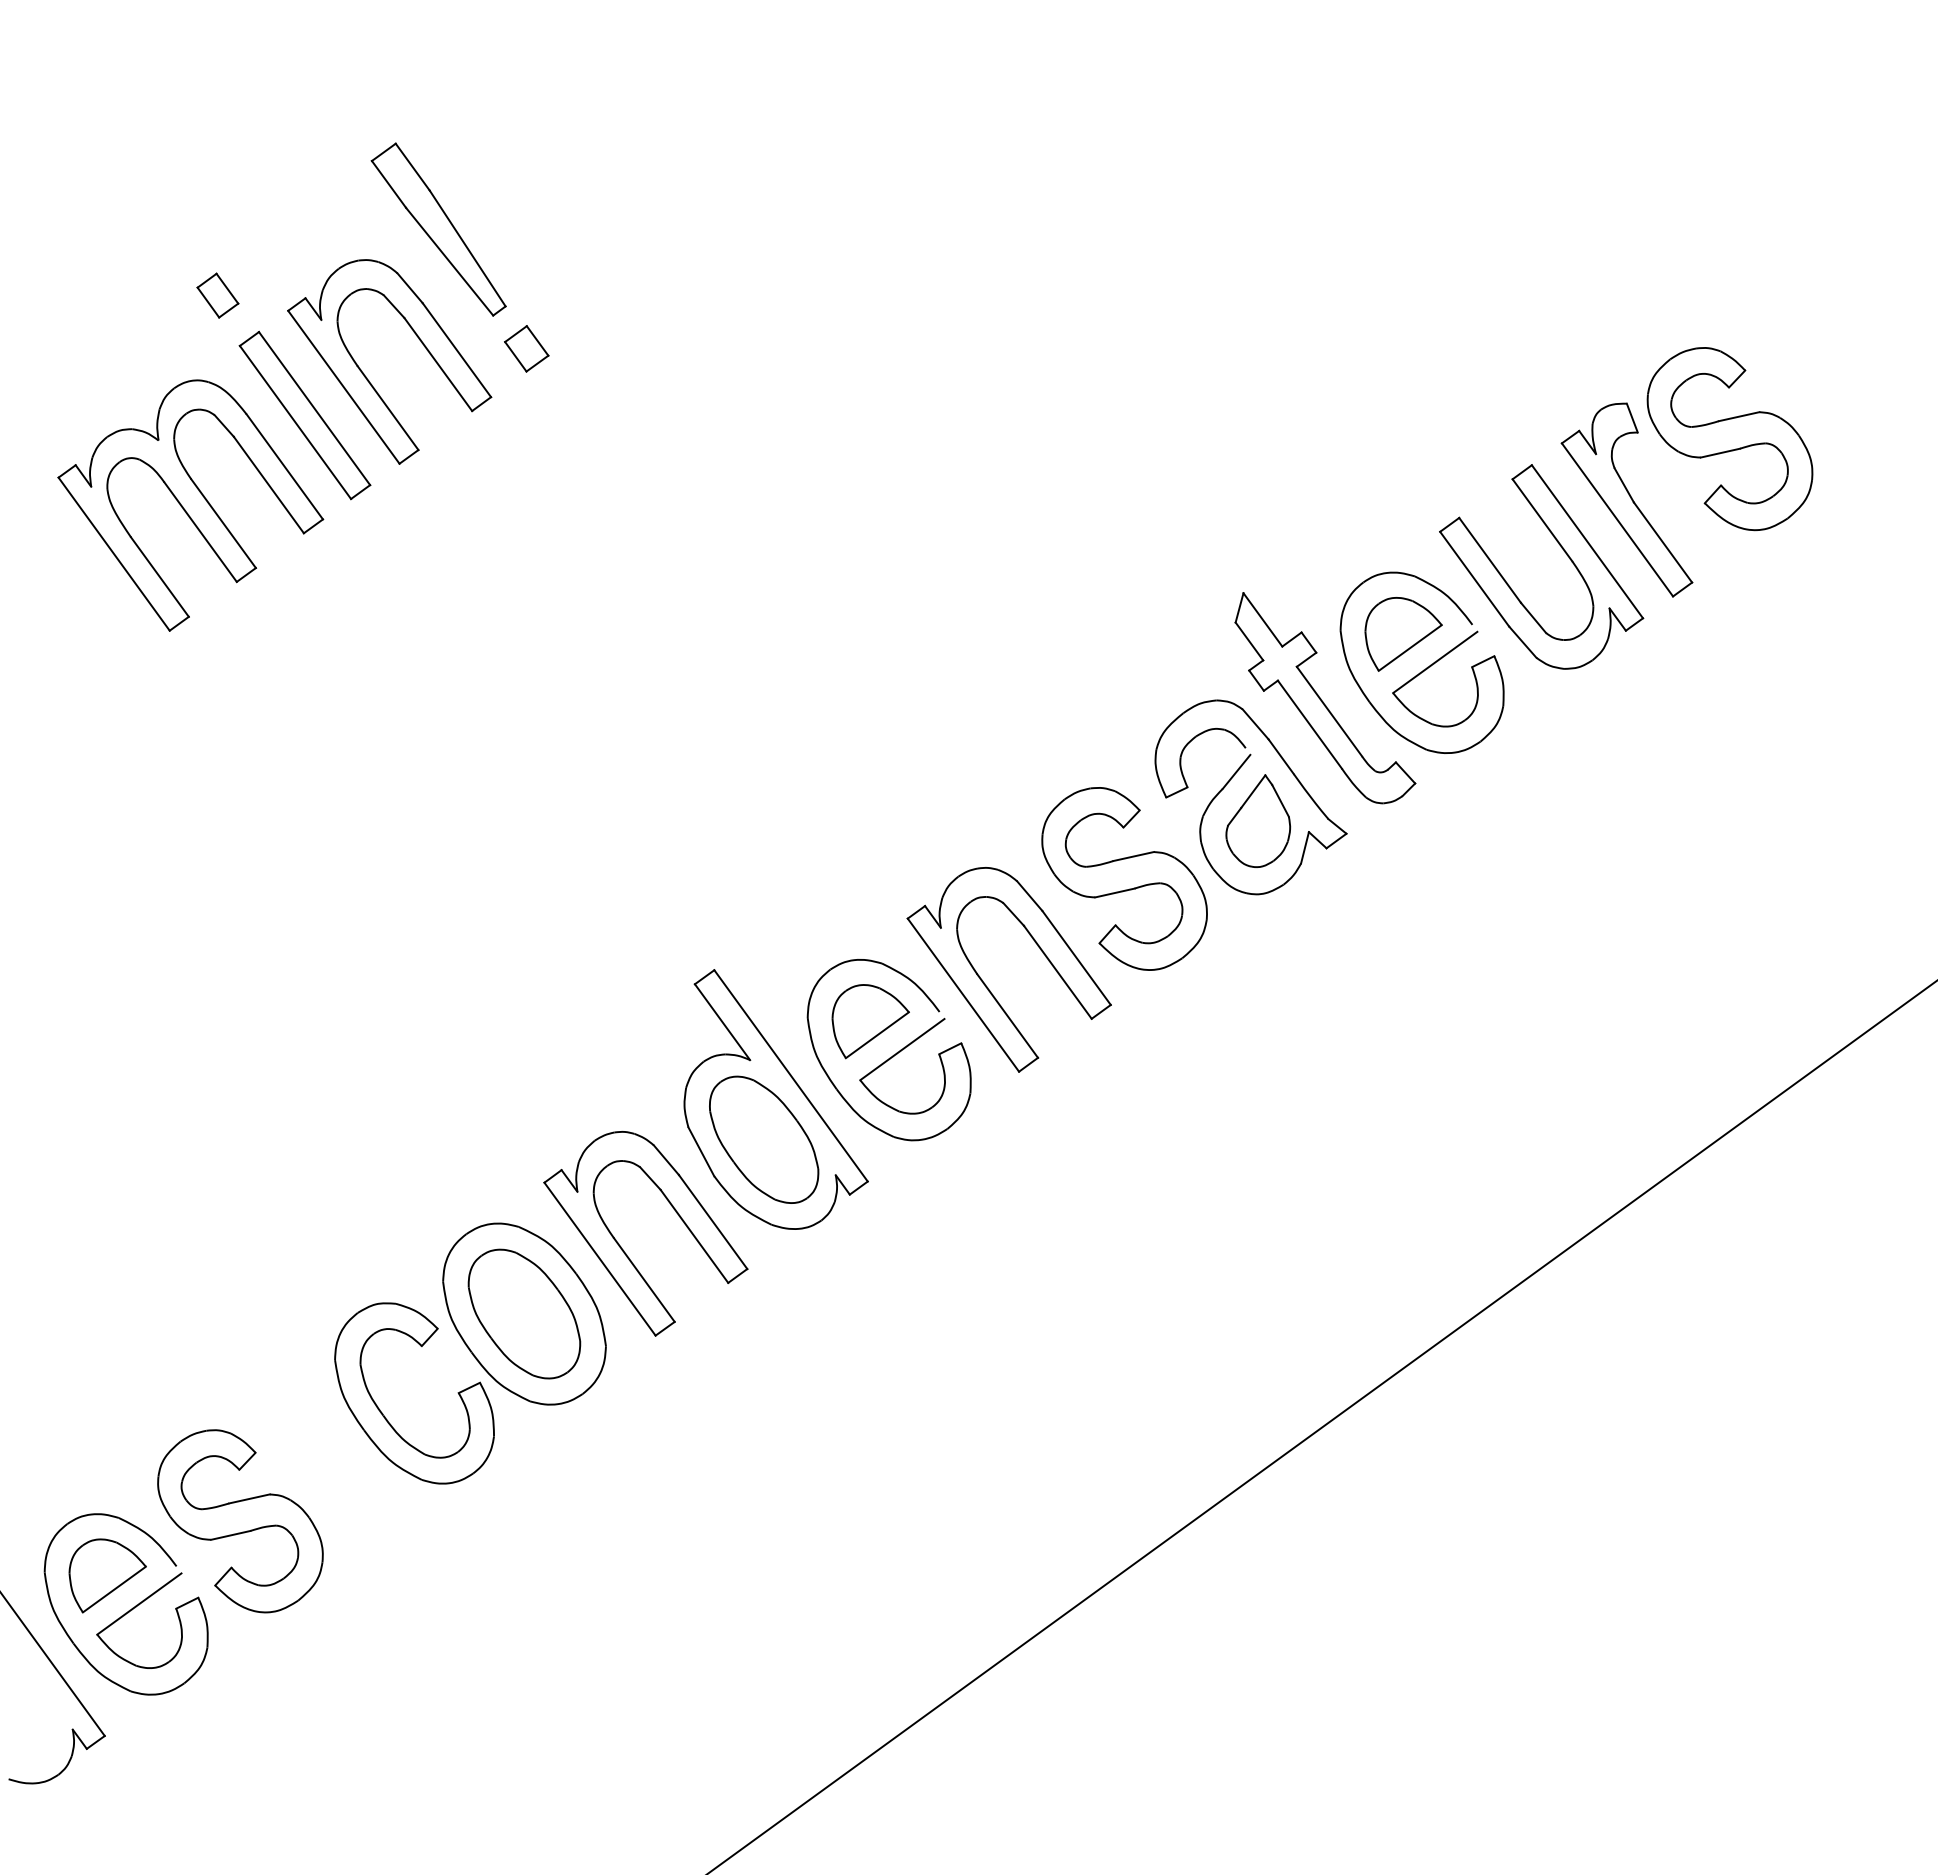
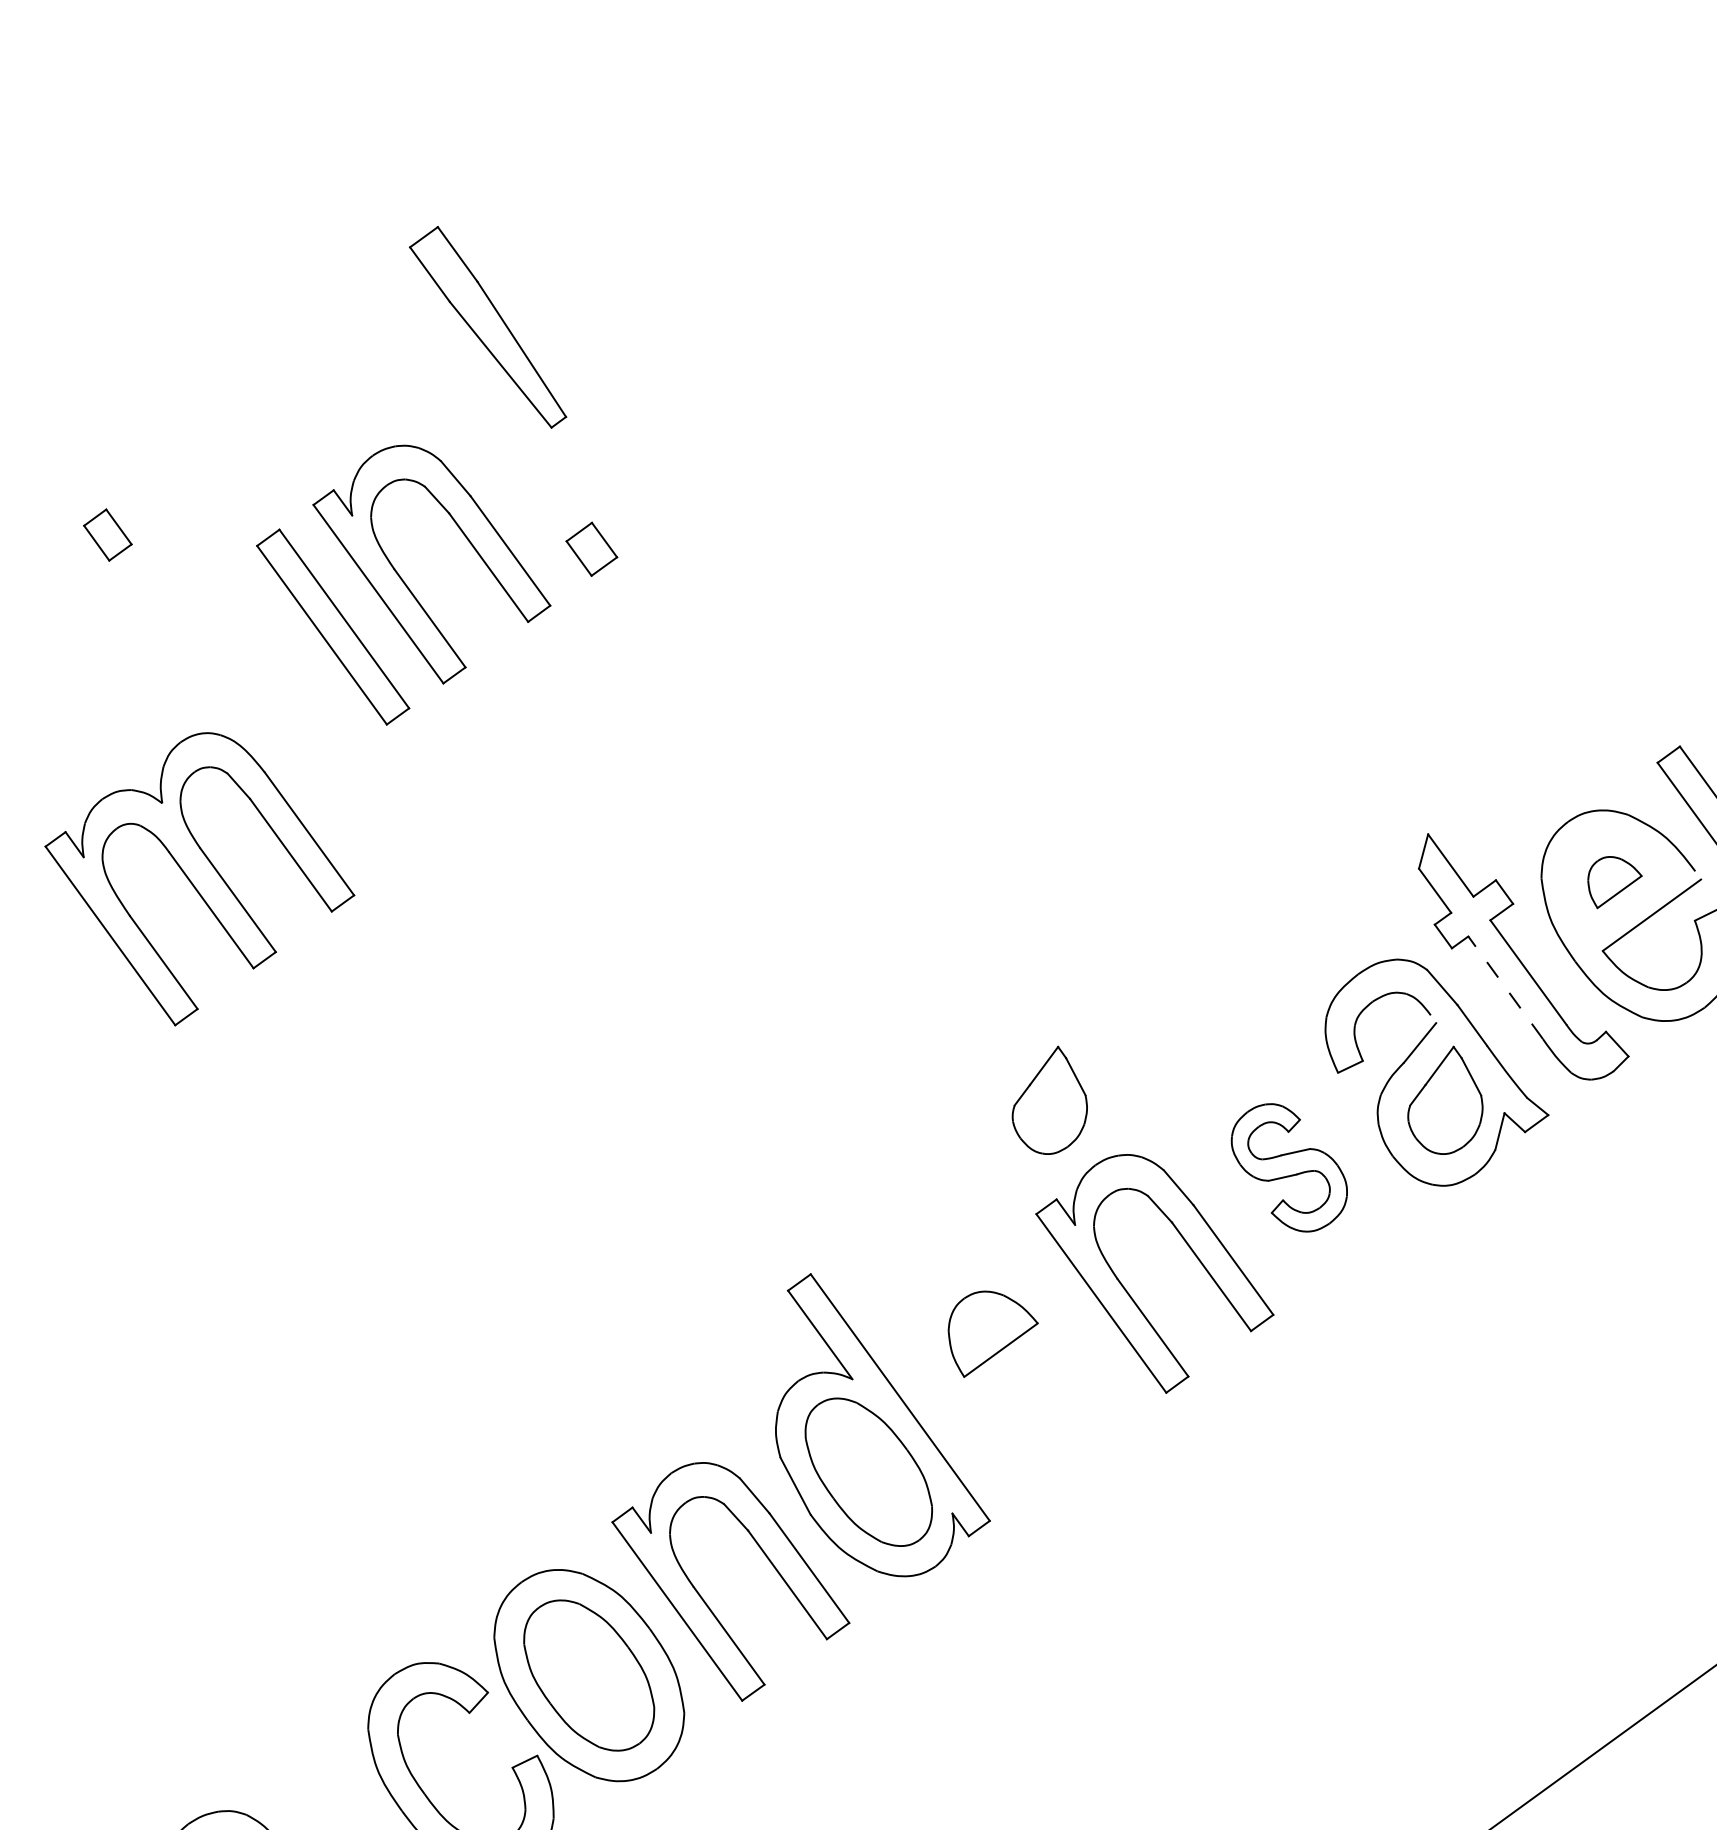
part: (438, 229) -> (487, 327), moved
part: (217, 295) -> (107, 534), moved
part: (190, 505) -> (199, 879), moved
part: (1403, 634) -> (1614, 882), size x0.6
line: (1309, 724) -> (1505, 987), solid -> dashed
part: (919, 820) -> (1050, 1099), added
part: (1124, 878) -> (1289, 1167), size x0.6
part: (893, 1054) -> (1019, 1372), removed

